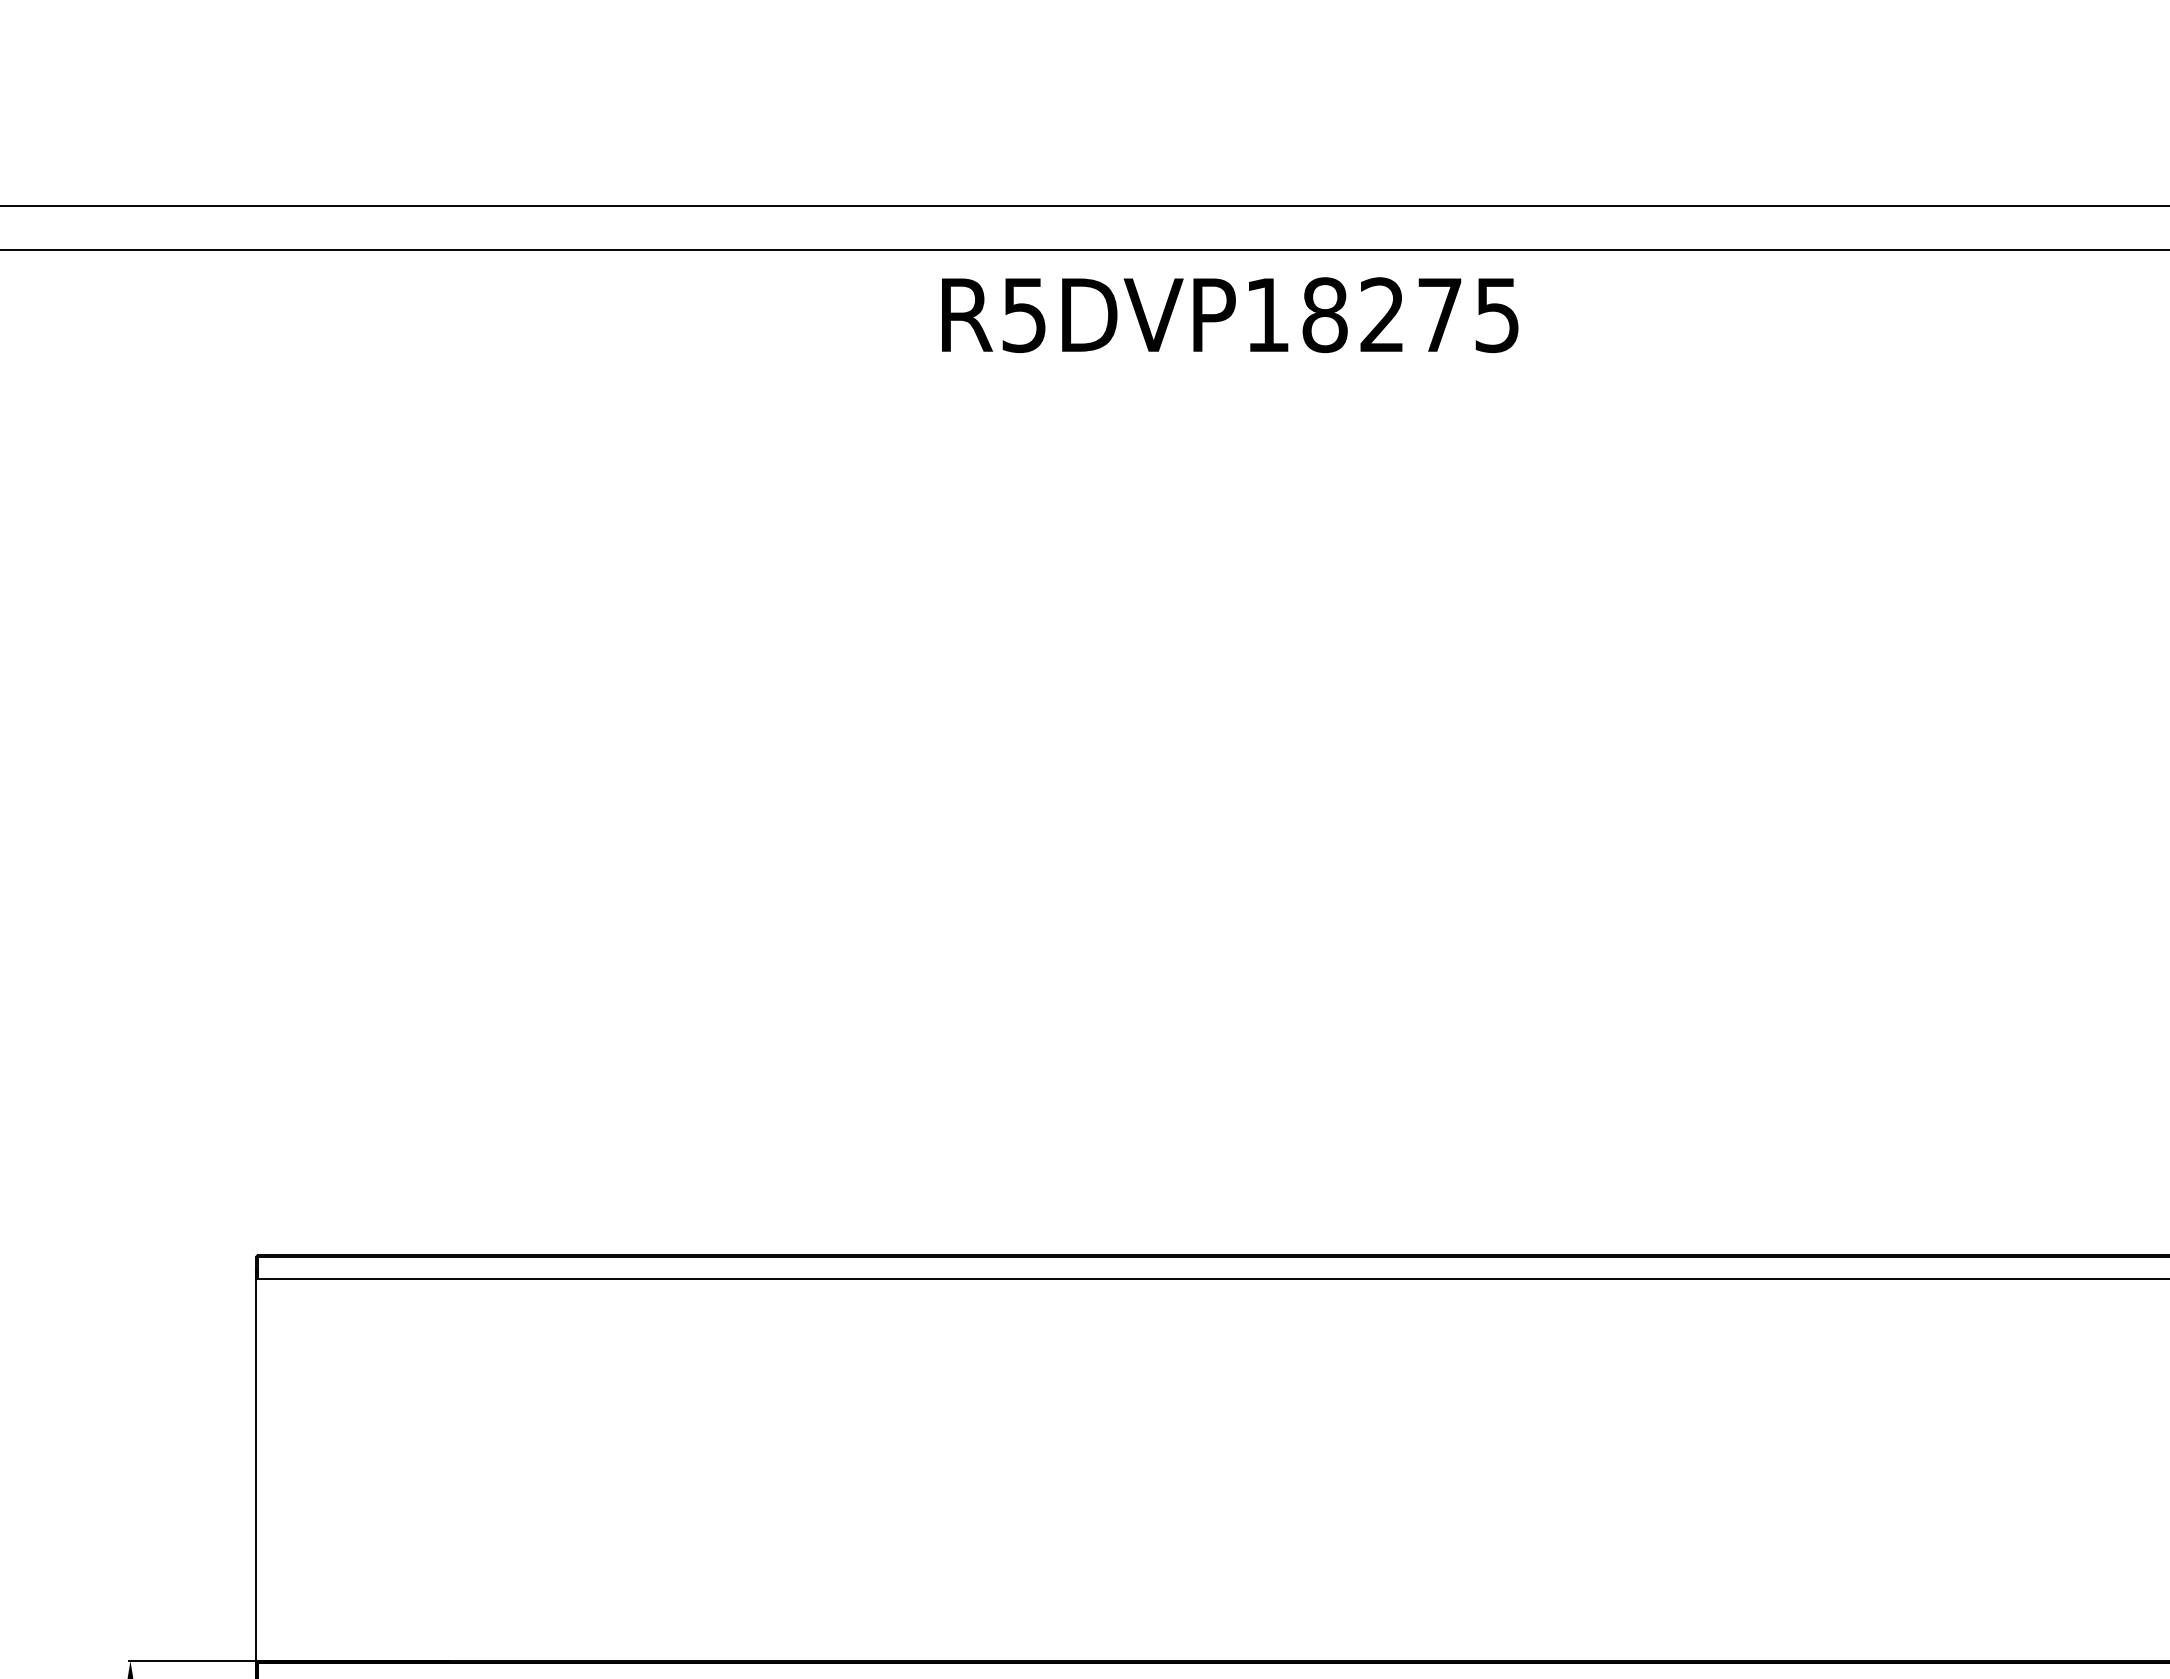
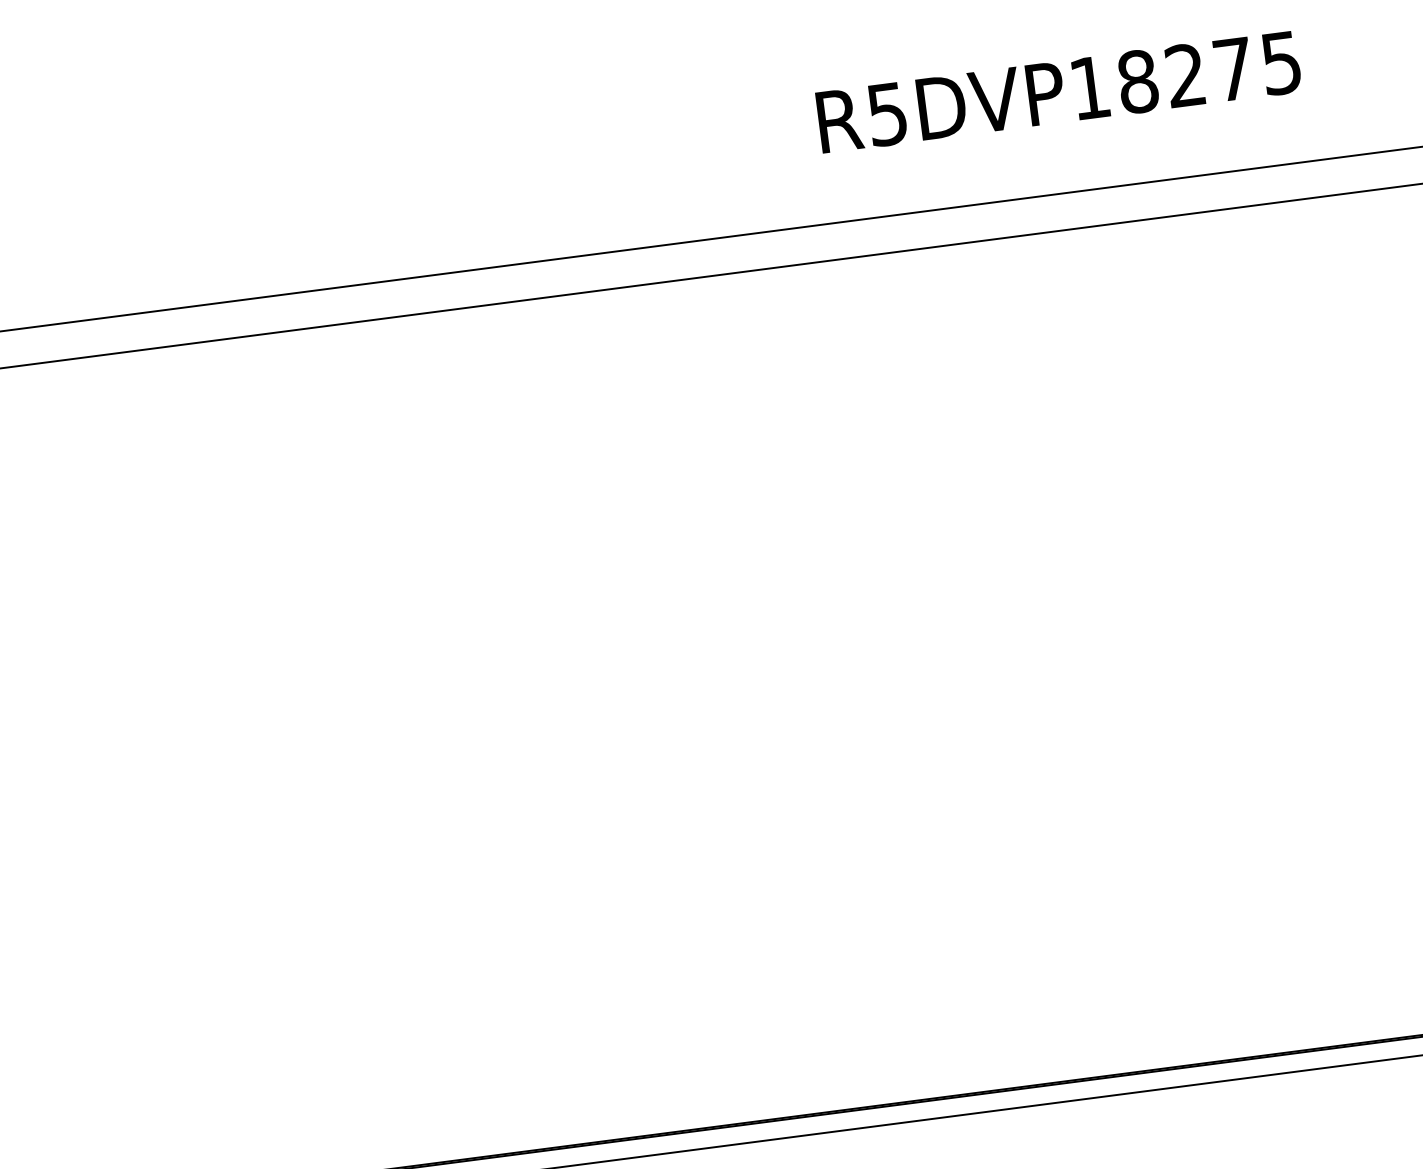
text: (1230, 315) -> (1059, 92), moved

